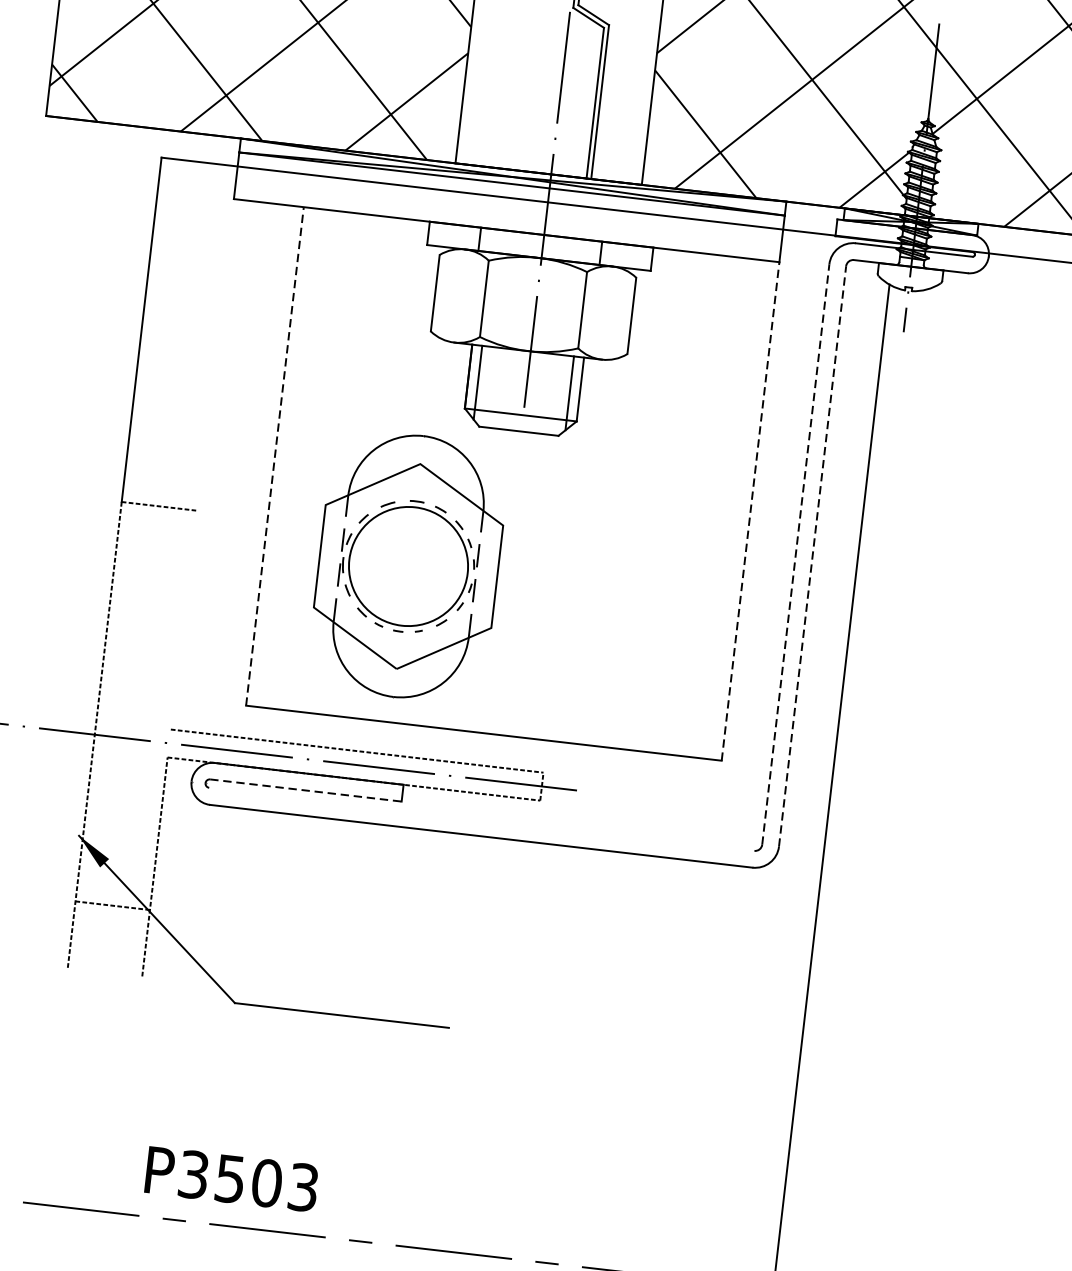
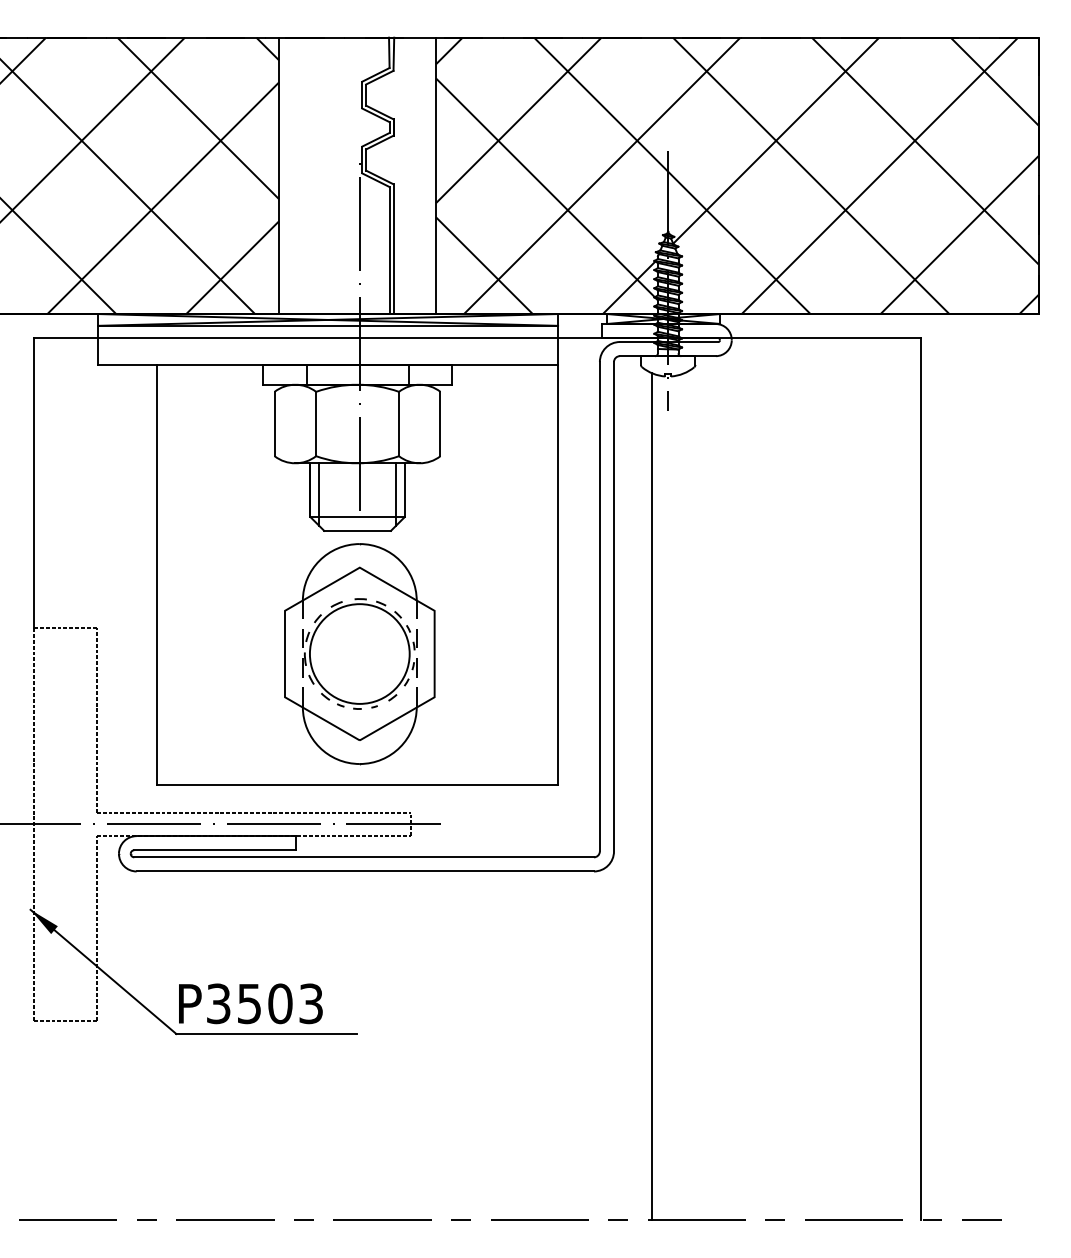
line: (275, 455) -> (157, 574), dashed -> solid
line: (751, 510) -> (558, 574), dashed -> solid
line: (795, 554) -> (599, 606), dashed -> solid
line: (813, 556) -> (614, 606), dashed -> solid
part: (408, 567) -> (359, 654), moved
line: (183, 619) -> (96, 719), added
line: (306, 790) -> (215, 850), dashed -> solid
line: (481, 819) -> (363, 857), added
line: (111, 905) -> (64, 1020), moved
text: (231, 1178) -> (250, 1003), moved

